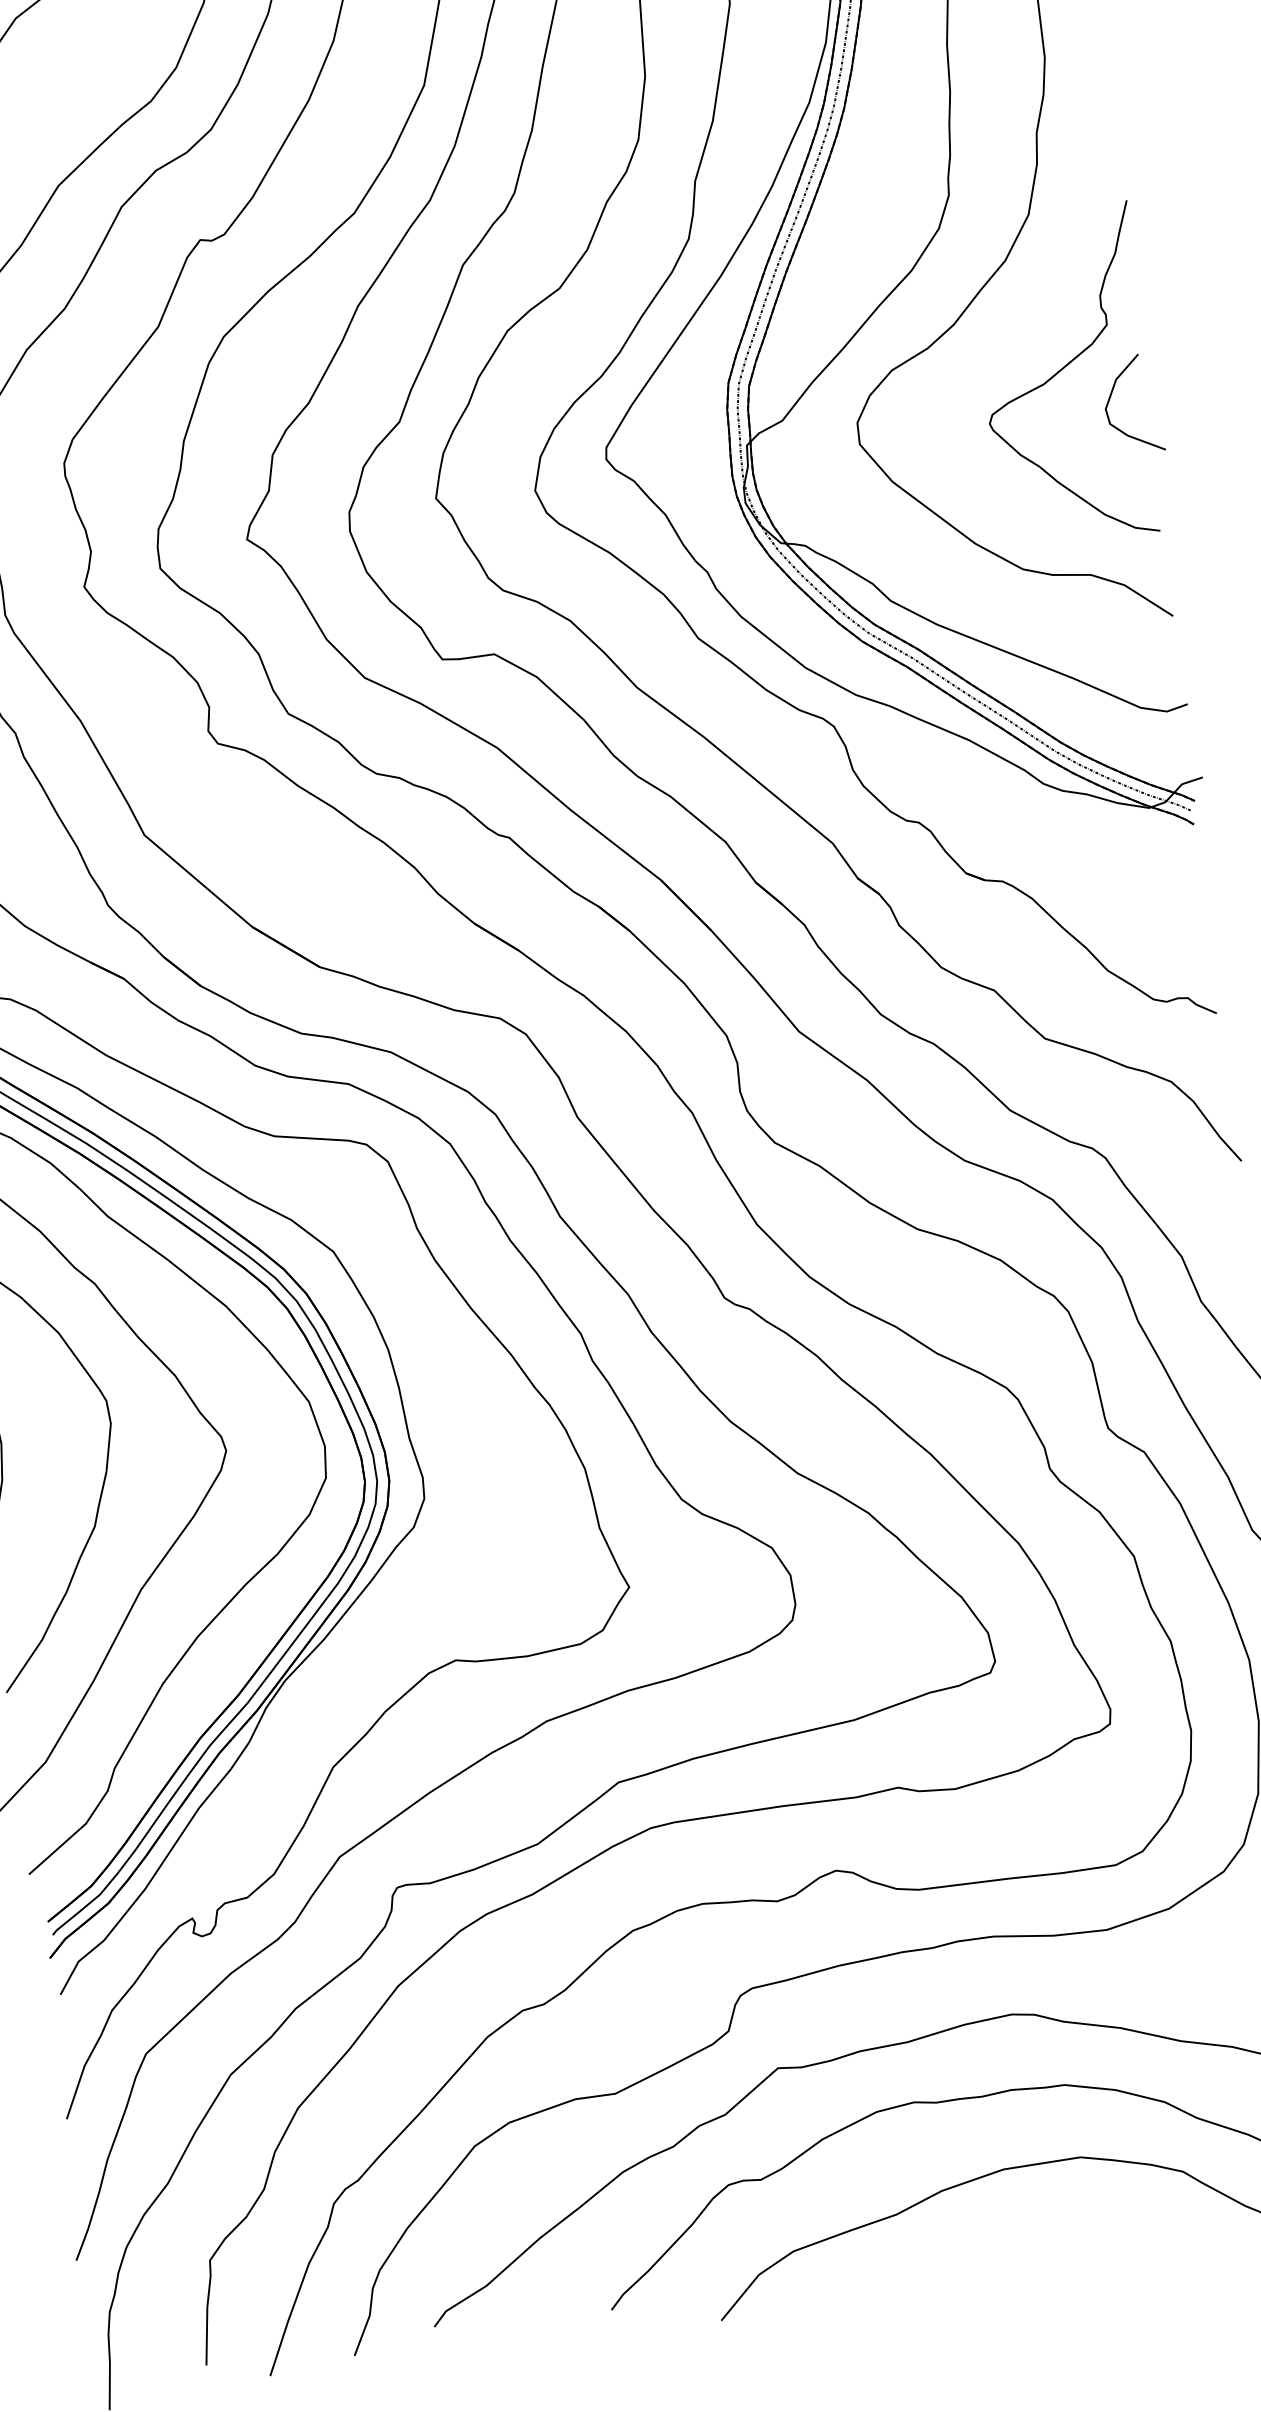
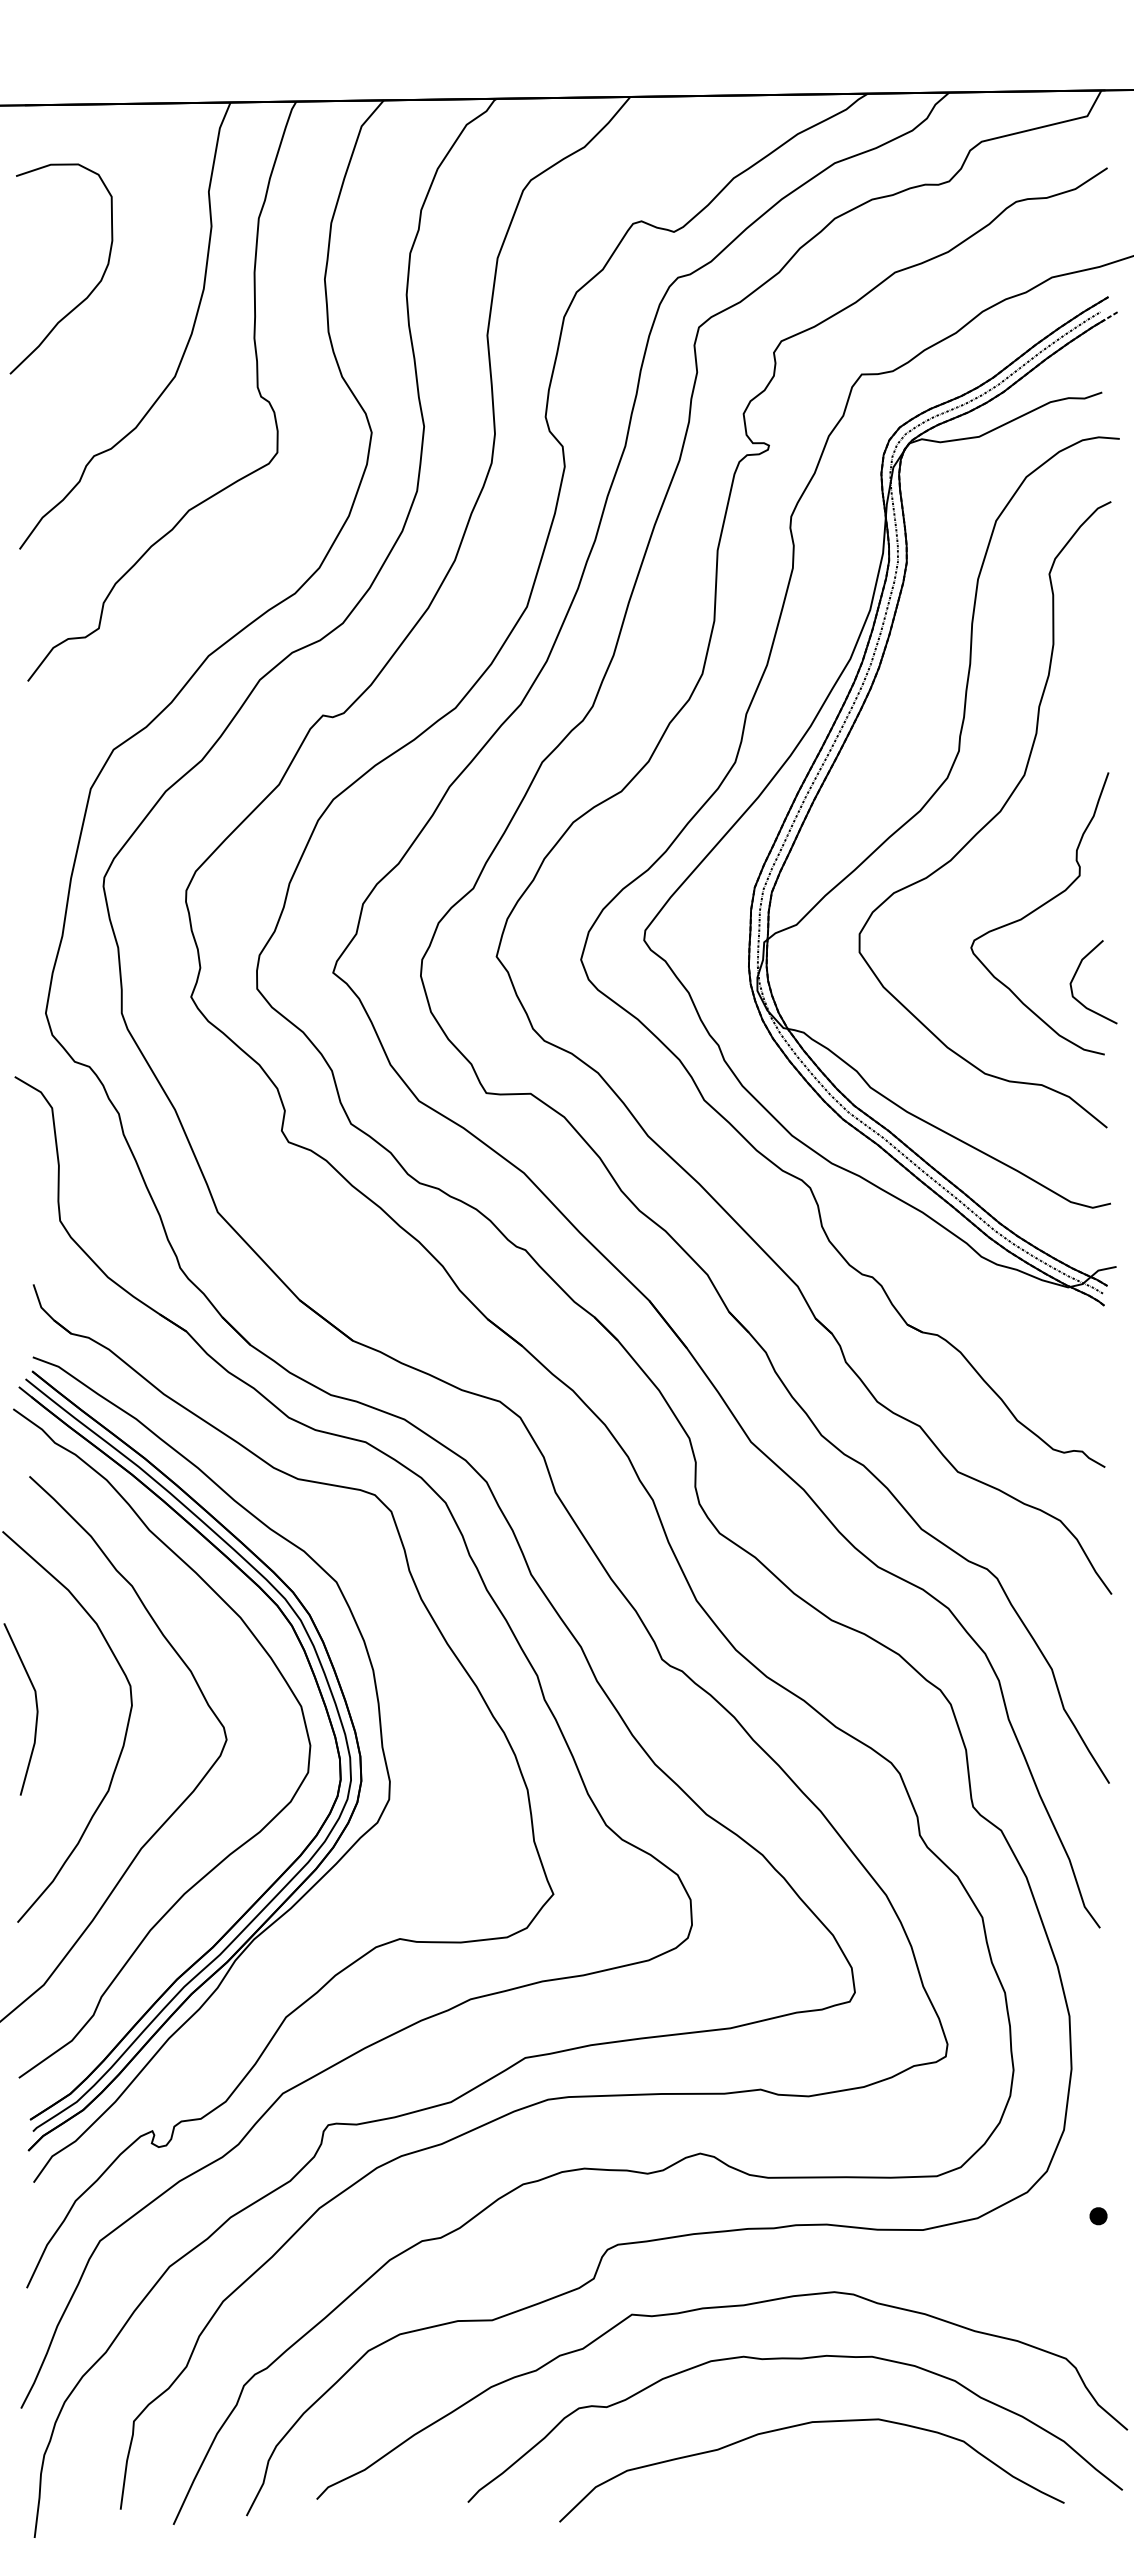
curve: (1111, 397) -> (1076, 974), moved

